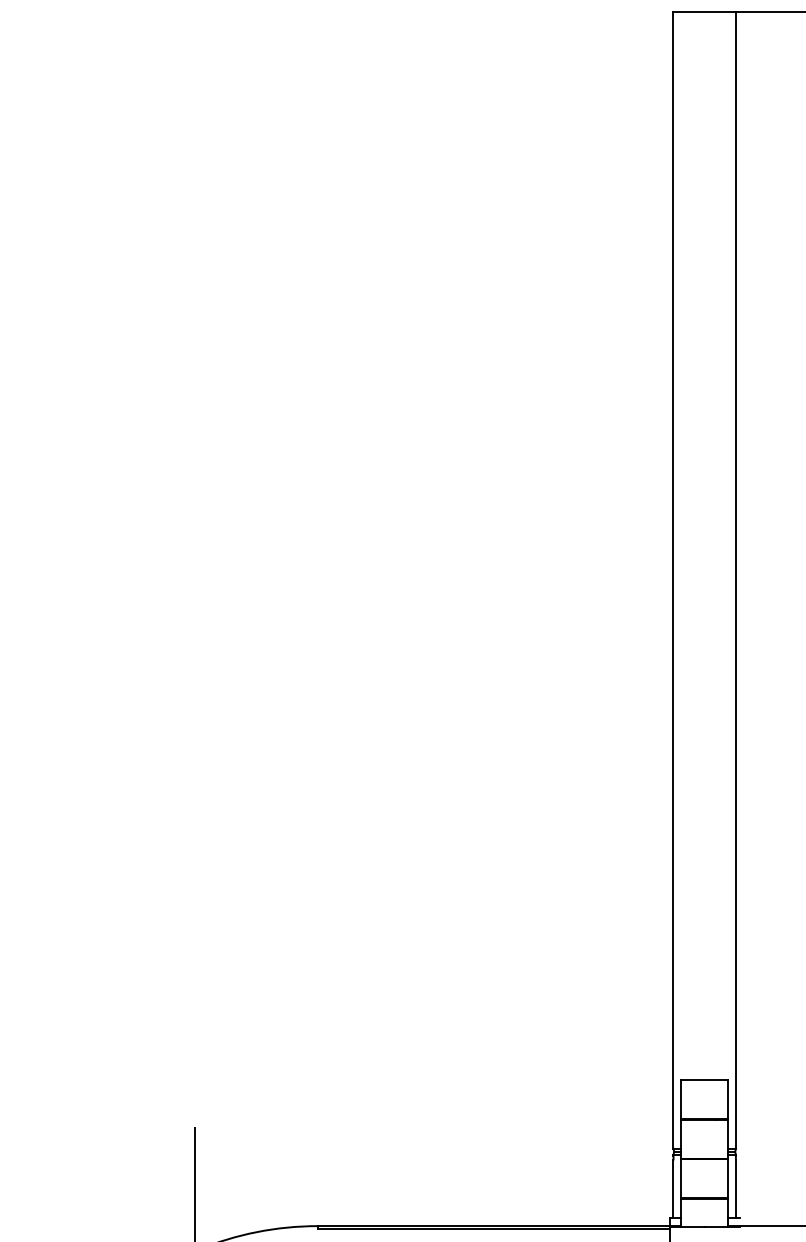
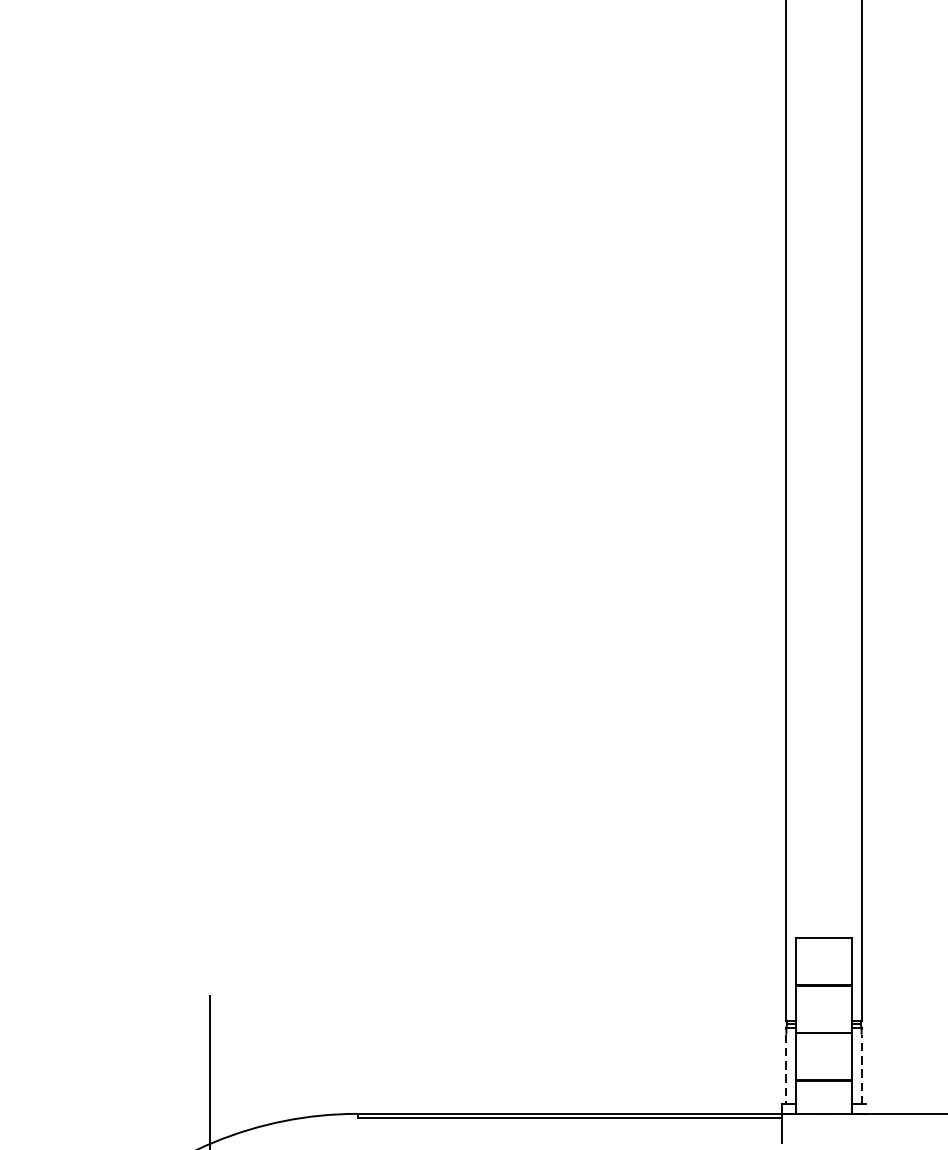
line: (673, 1189) -> (786, 1069), solid -> dashed
line: (735, 1189) -> (861, 1069), solid -> dashed

